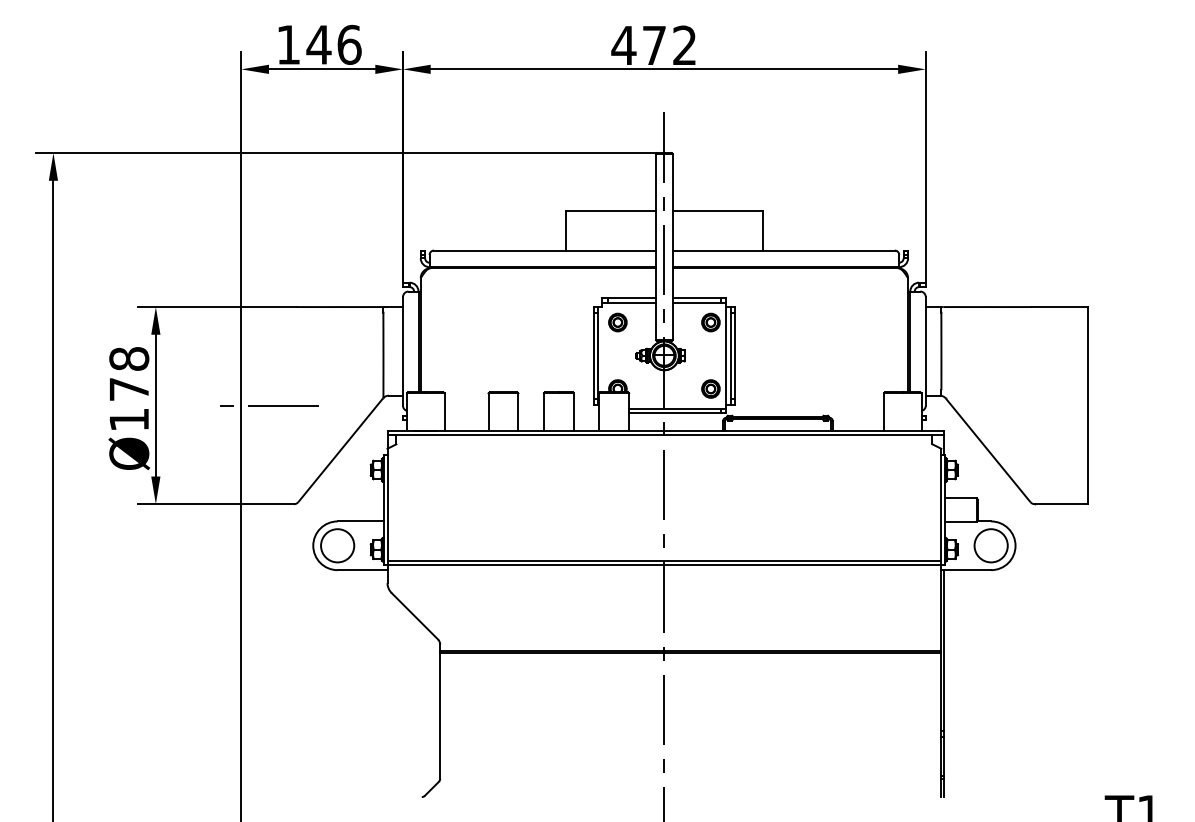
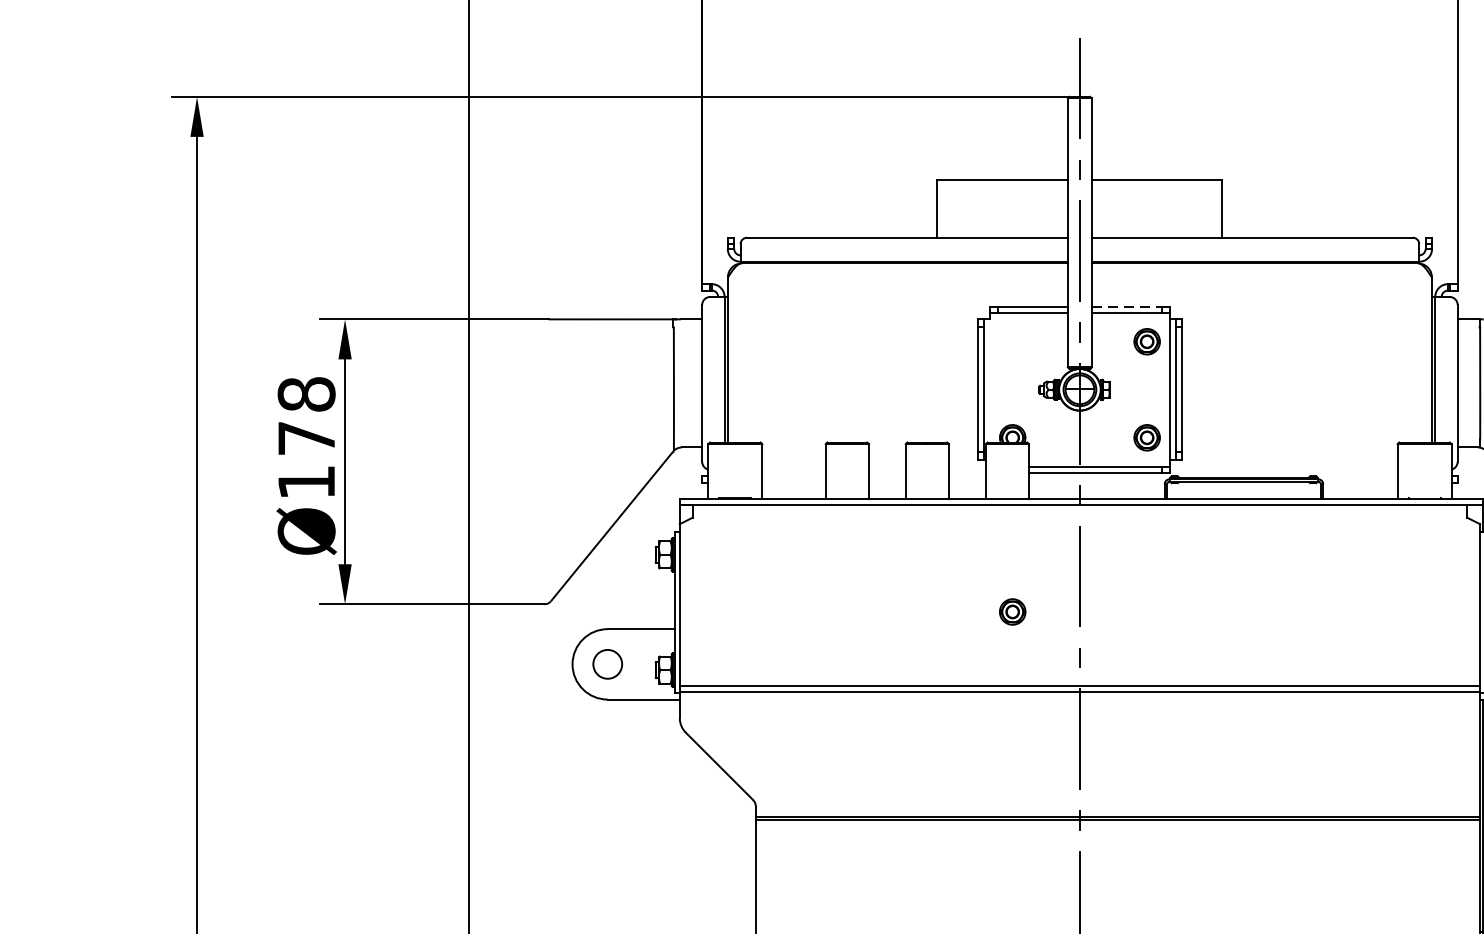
line: (697, 298) -> (1127, 307), solid -> dashed
part: (617, 322) -> (1012, 611), moved
line: (268, 405) -> (507, 461), removed
circle: (337, 545) -> (607, 663), size x0.6

